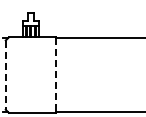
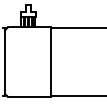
line: (5, 75) -> (4, 62), dashed -> solid
line: (56, 75) -> (51, 62), dashed -> solid

